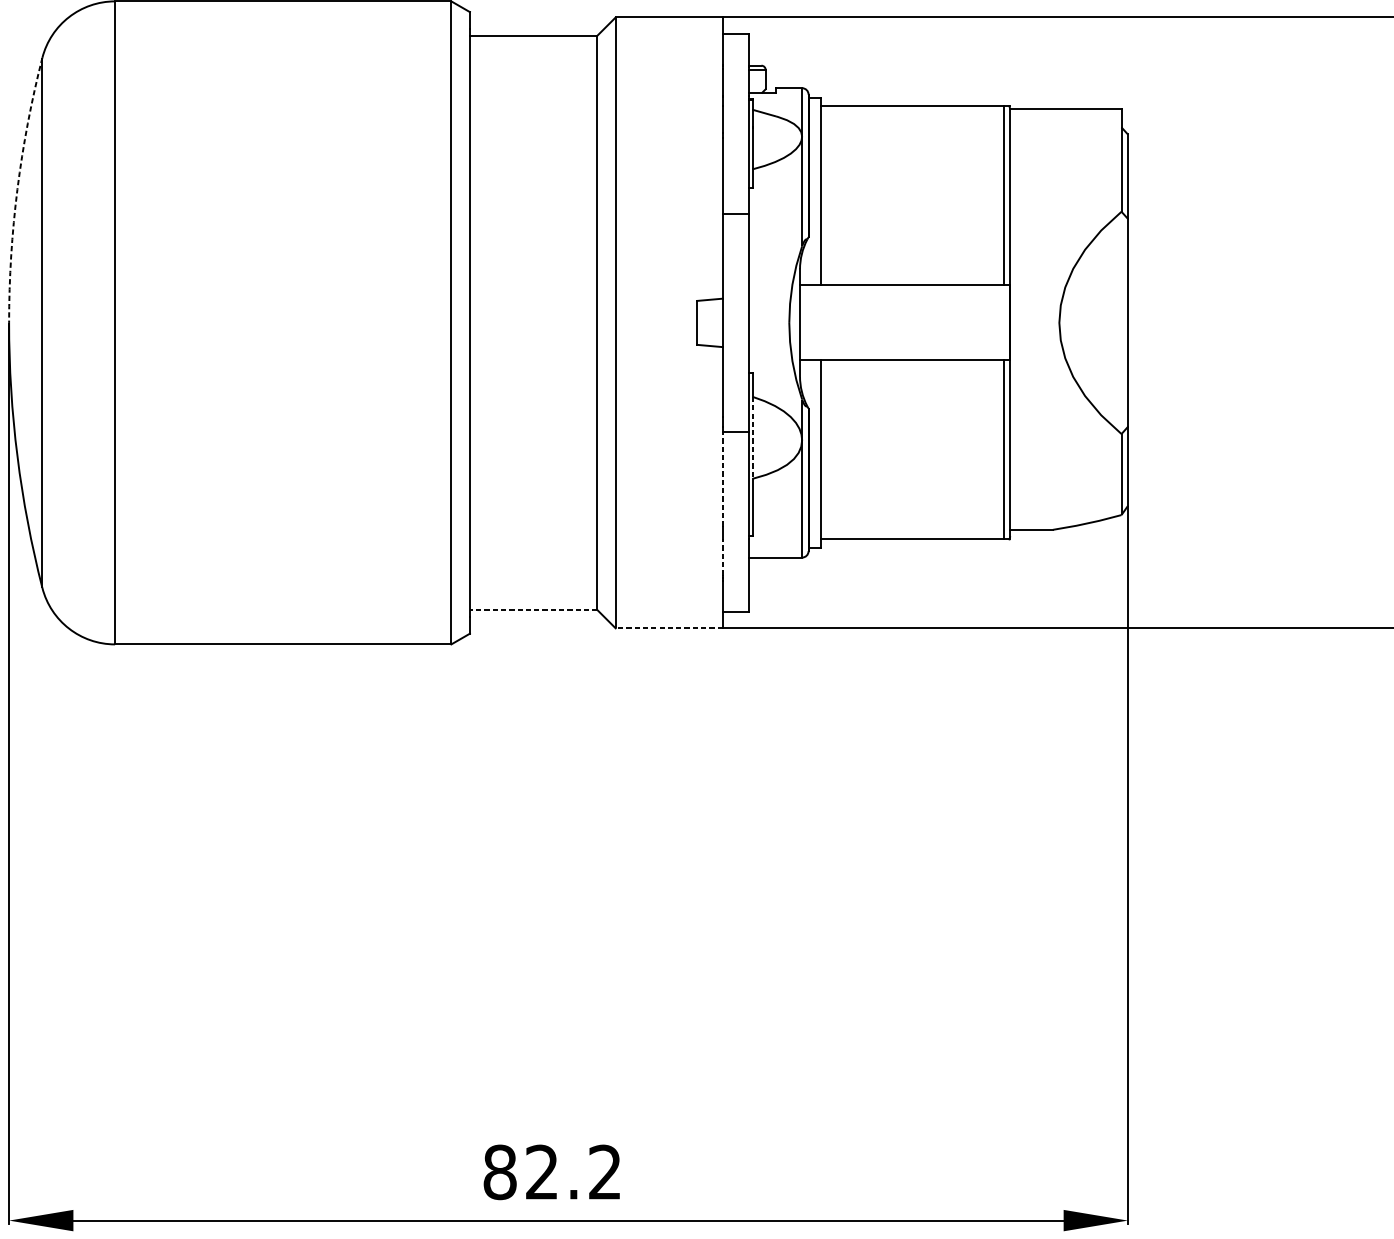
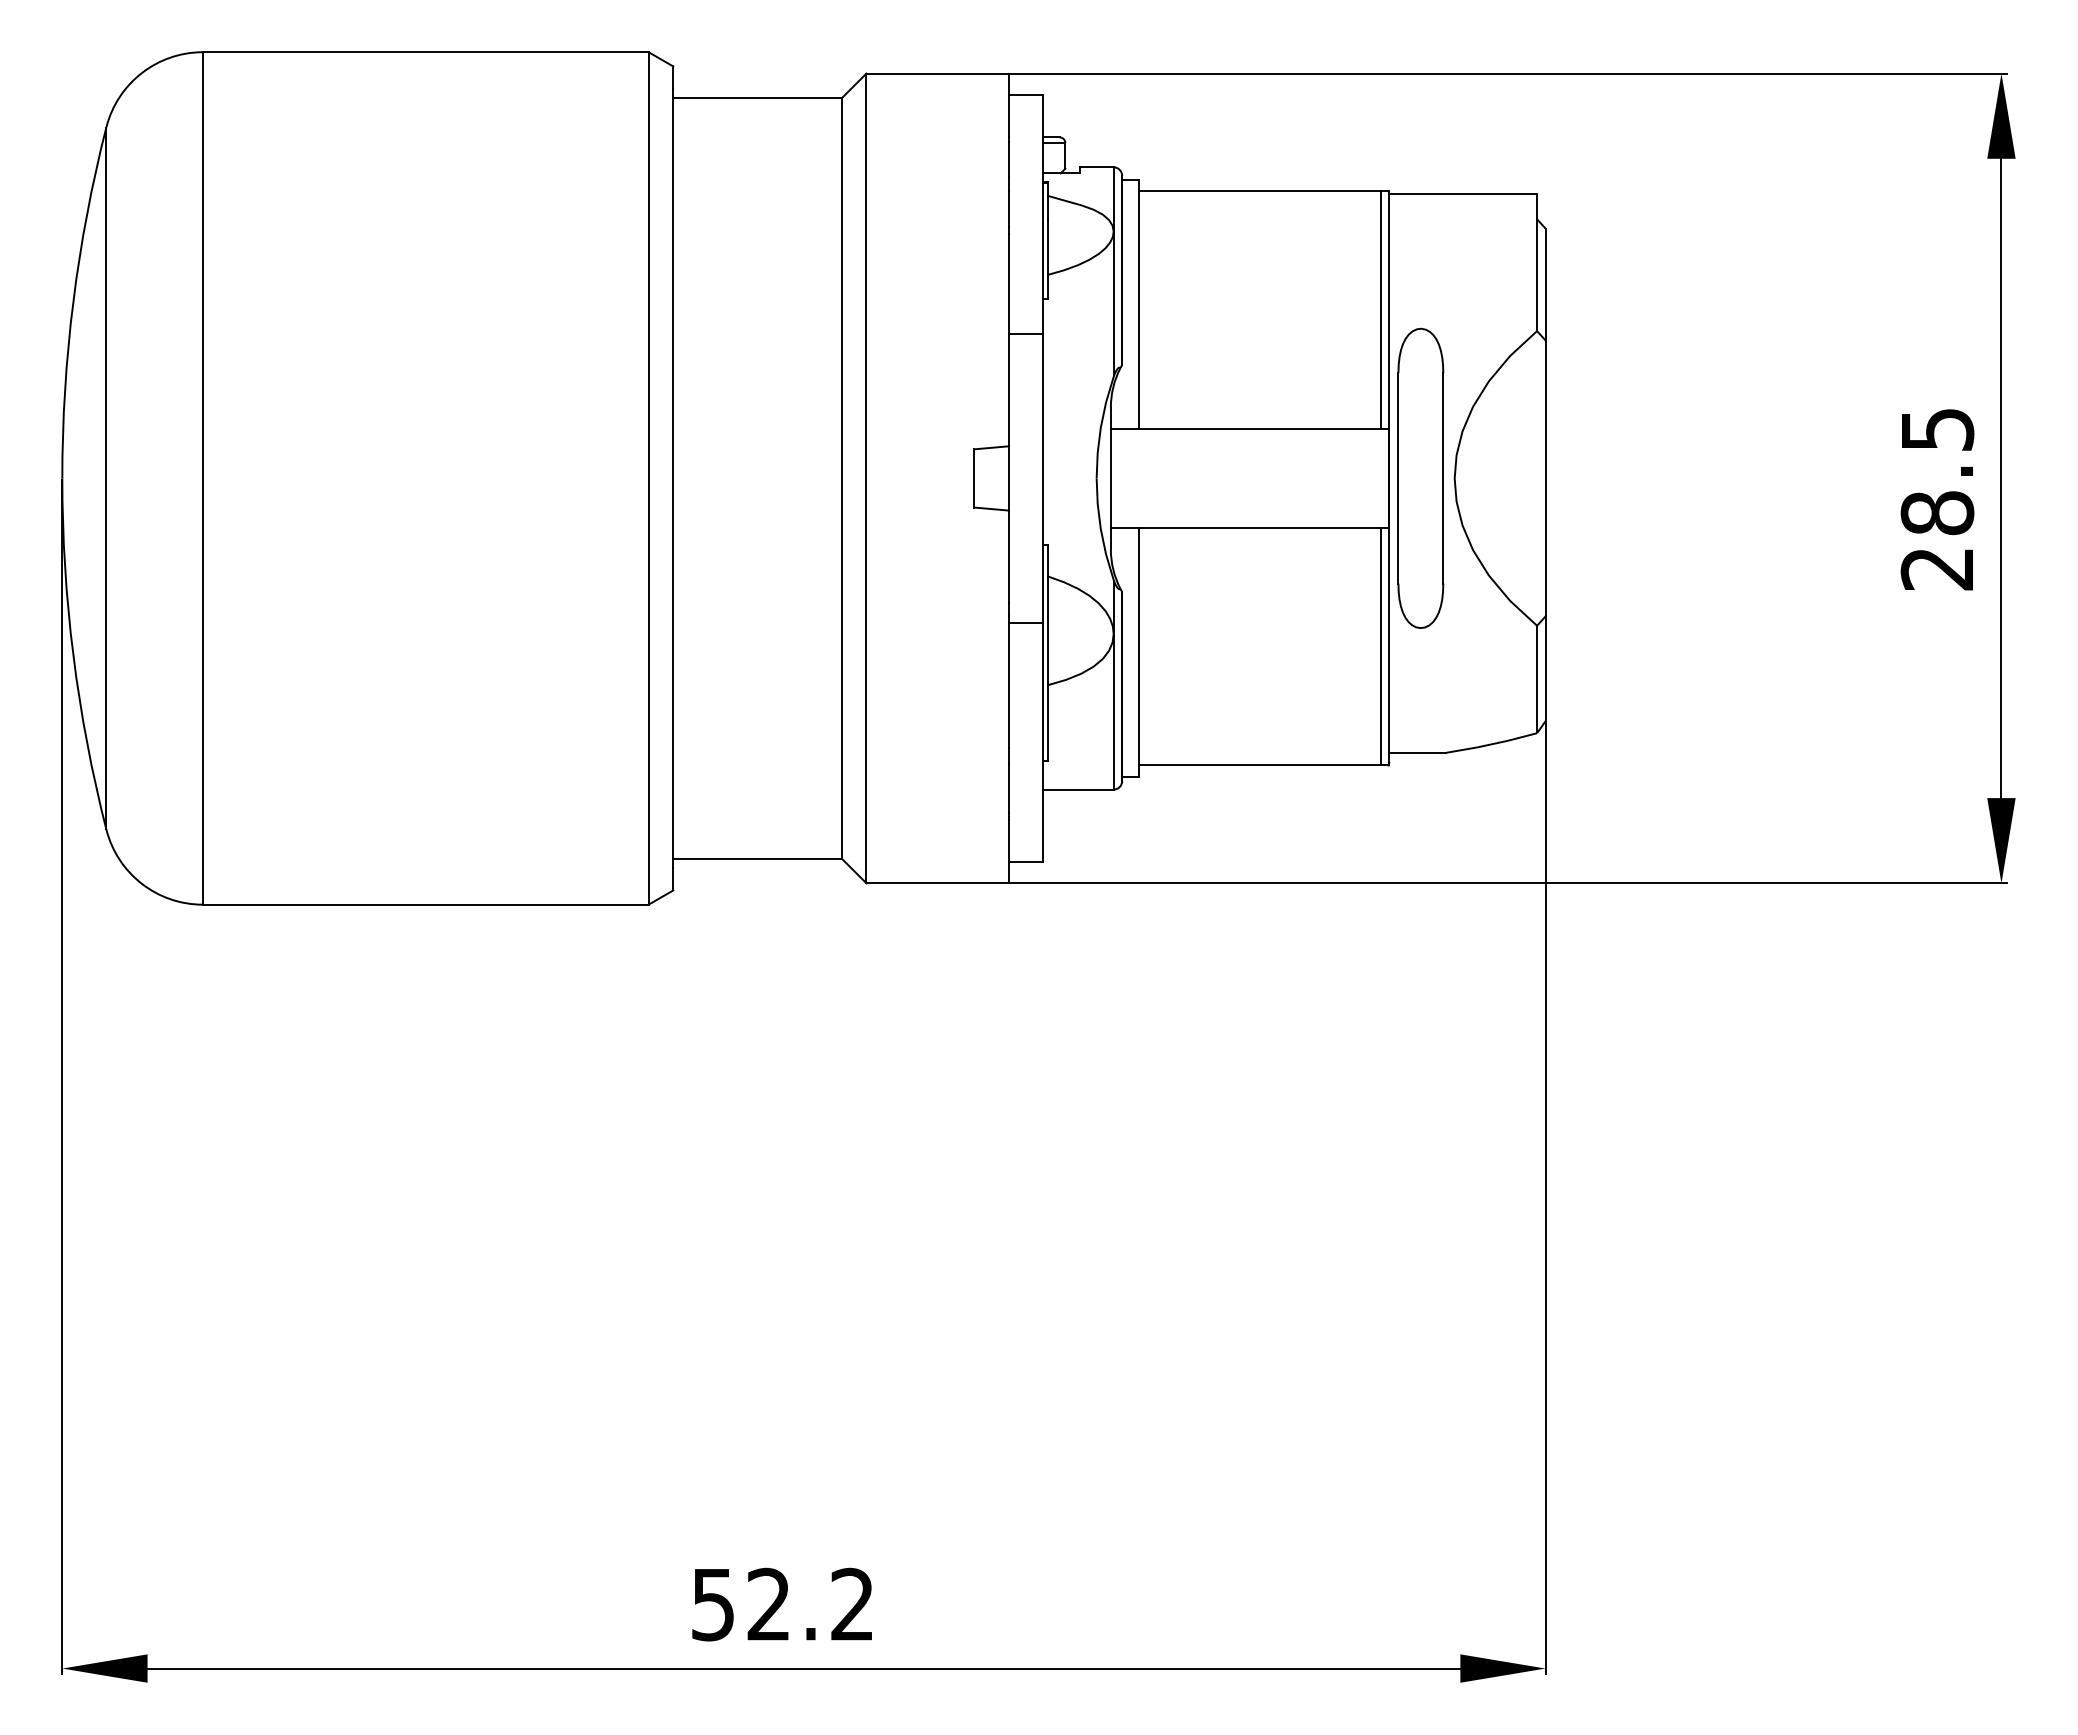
arc: (17, 189) -> (73, 301), dashed -> solid
part: (1033, 322) -> (1420, 477), added
line: (752, 438) -> (1048, 631), dashed -> solid
line: (722, 479) -> (1008, 685), dashed -> solid
line: (722, 557) -> (1008, 789), dashed -> solid
line: (533, 610) -> (757, 859), dashed -> solid
line: (669, 628) -> (937, 883), dashed -> solid
text: (500, 1172) -> (713, 1604), 82.2 -> 52.2

